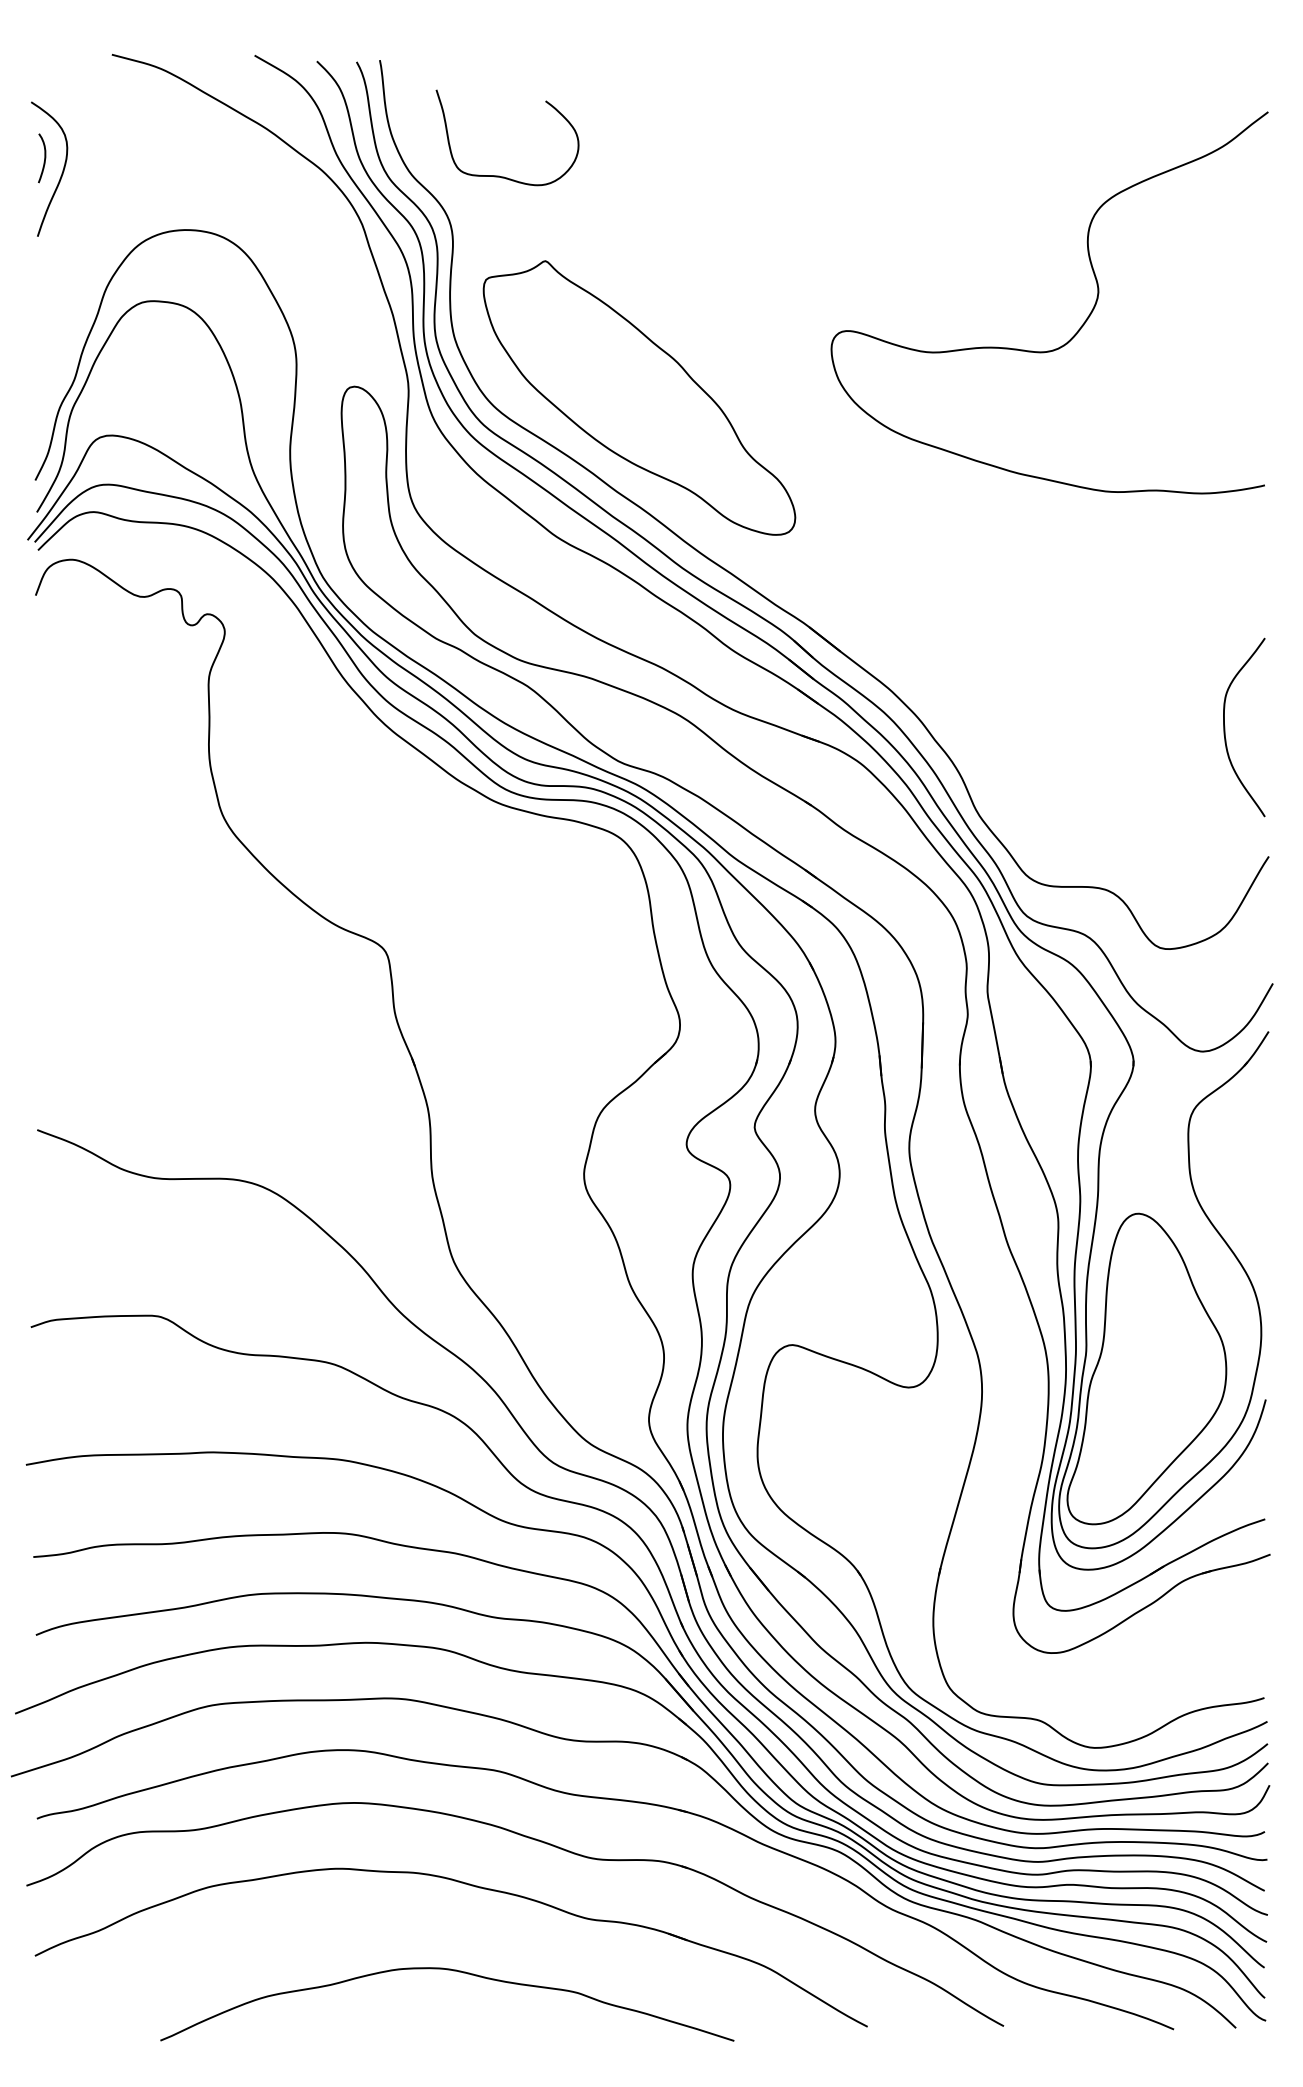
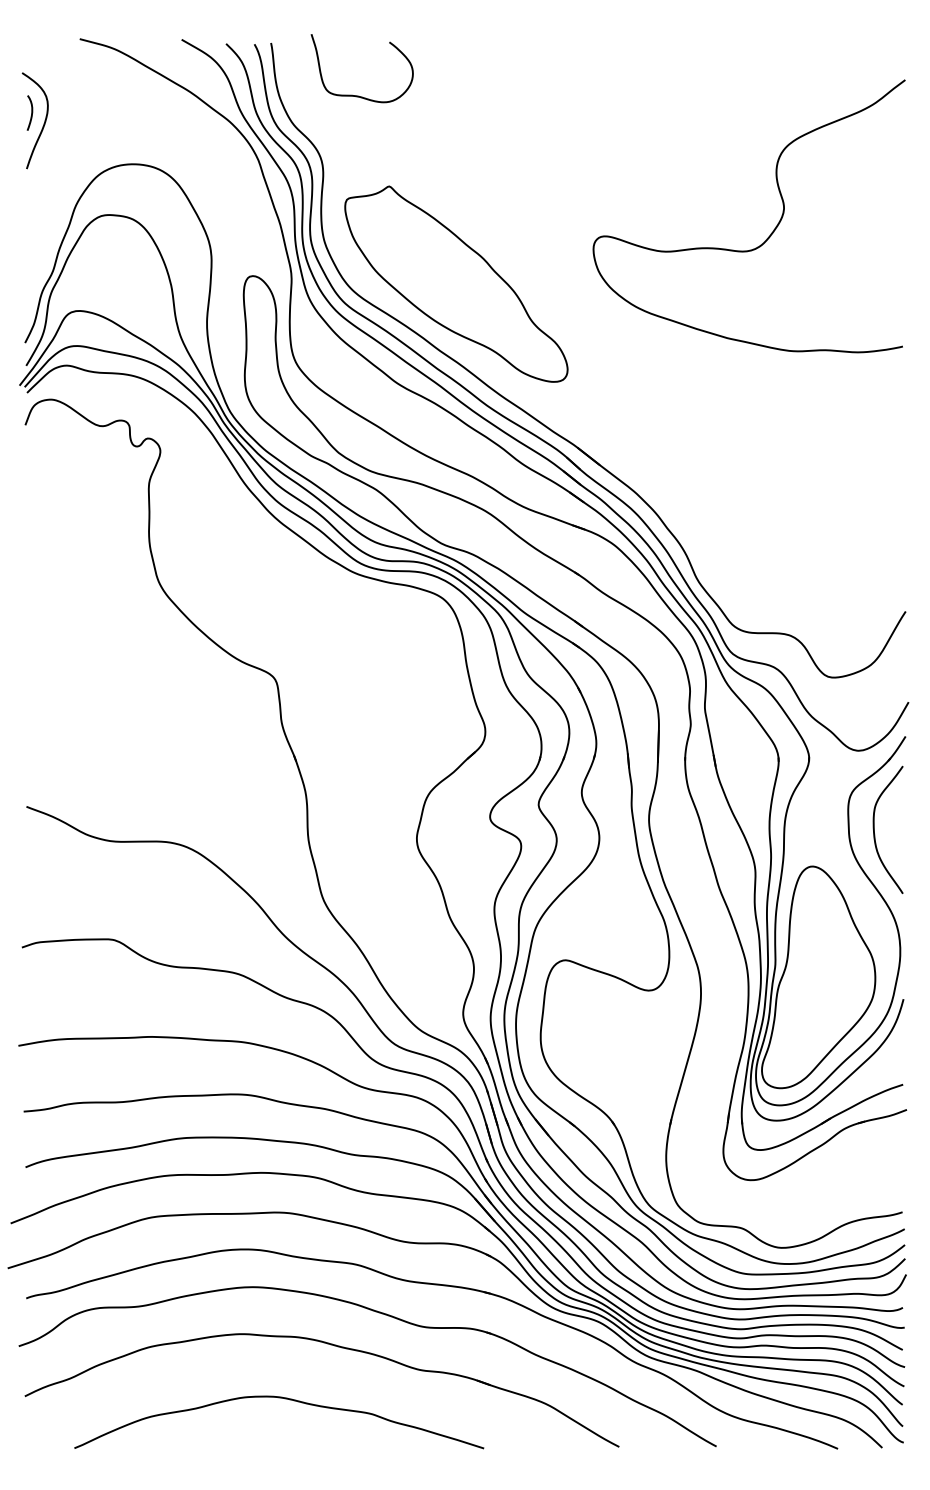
curve: (499, 175) -> (356, 95), moved
curve: (1225, 727) -> (874, 829), moved
curve: (453, 1971) -> (283, 1398), moved

